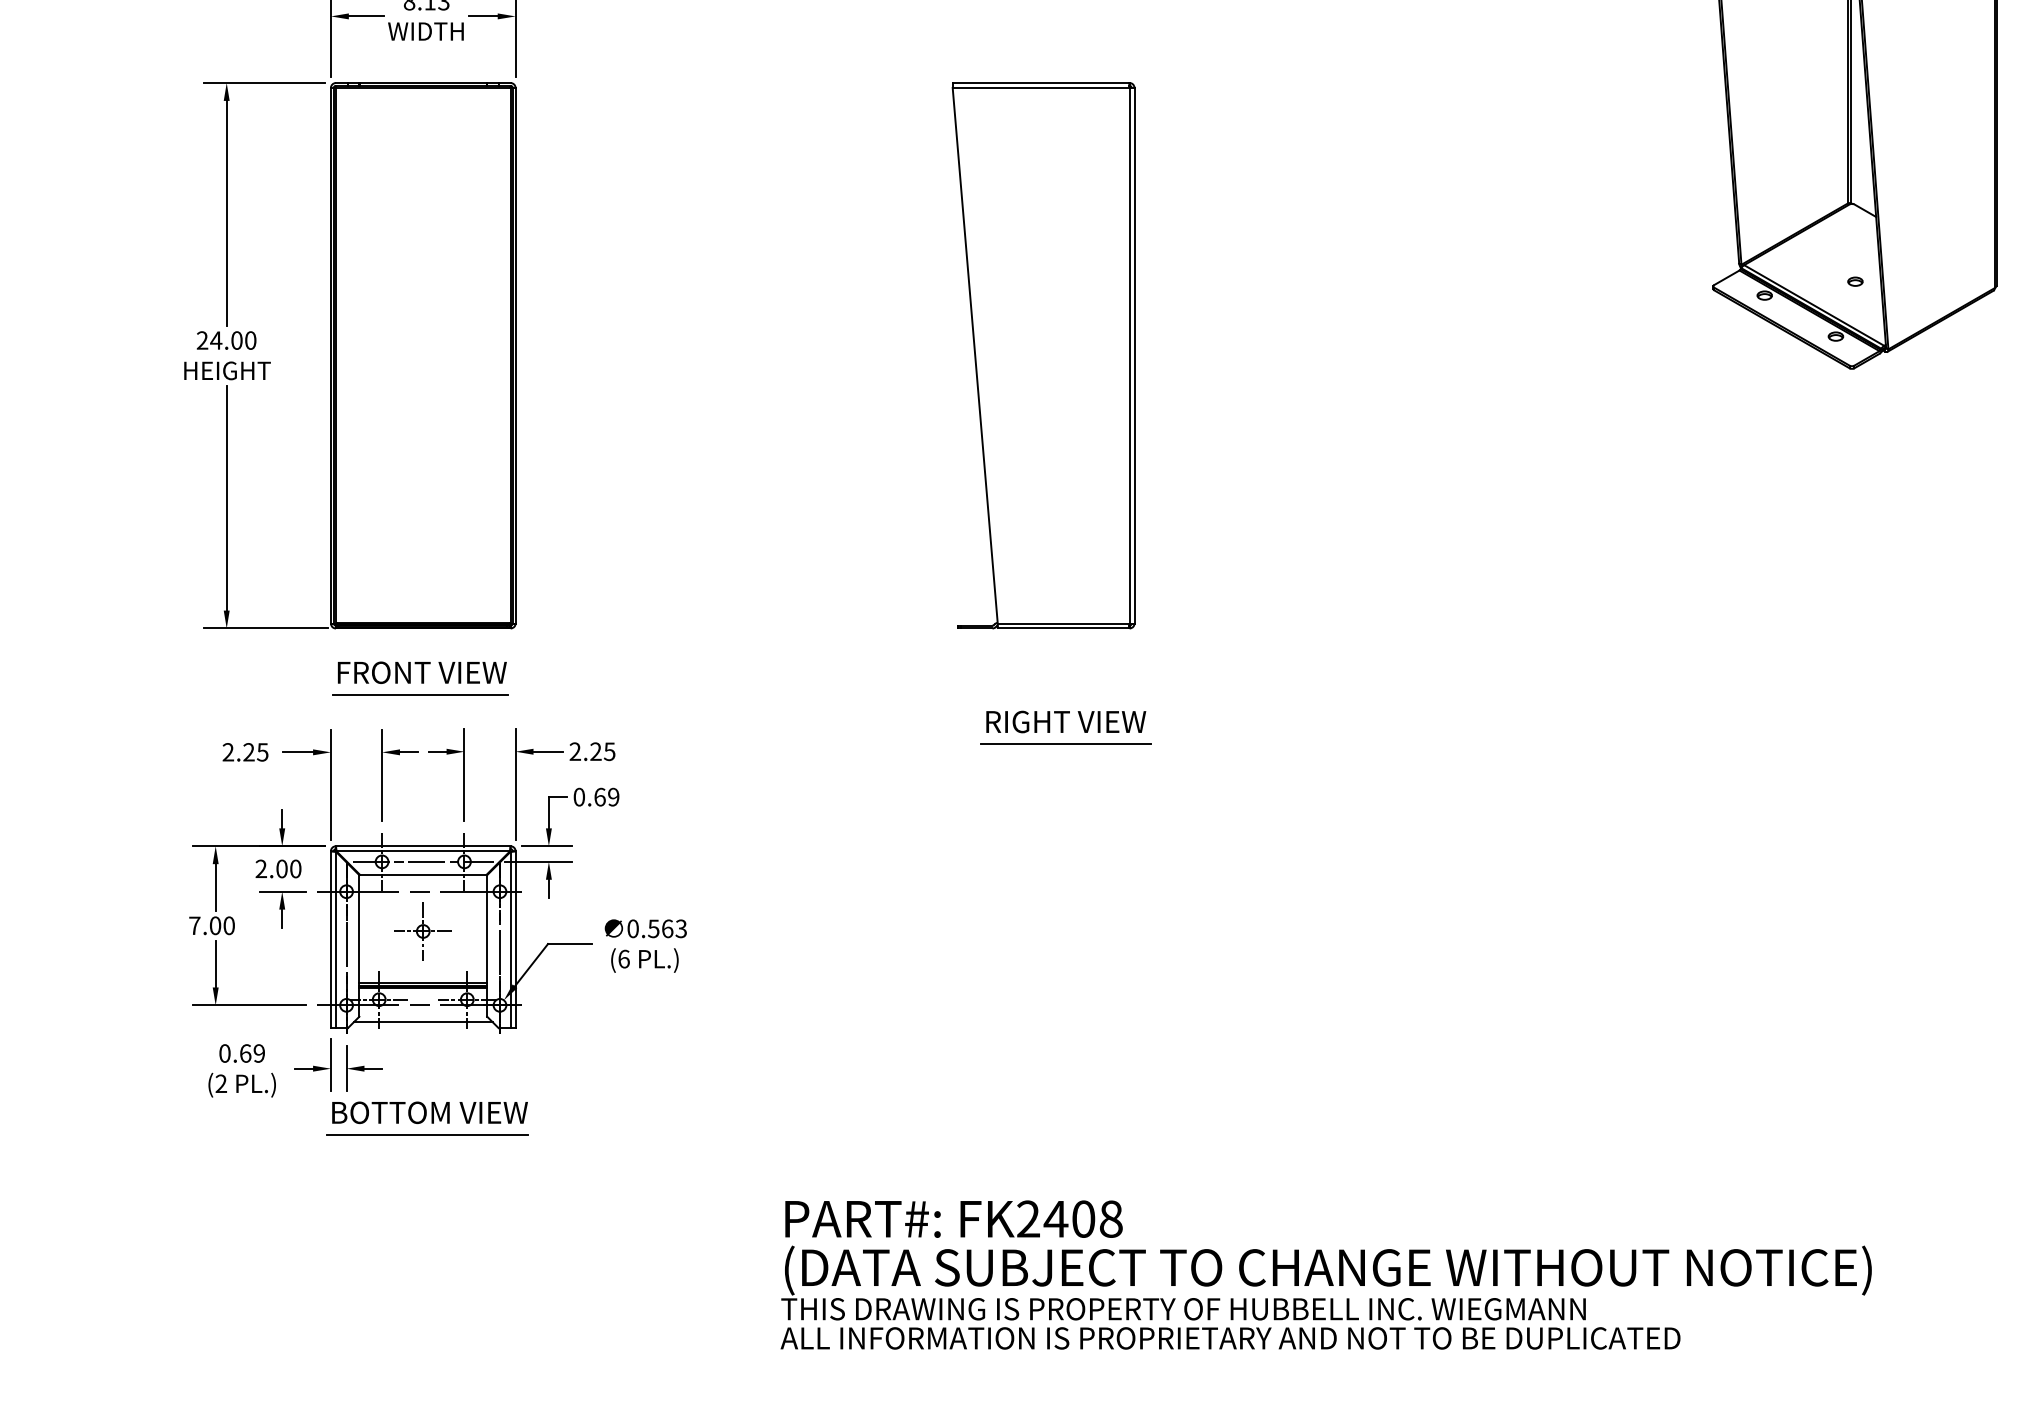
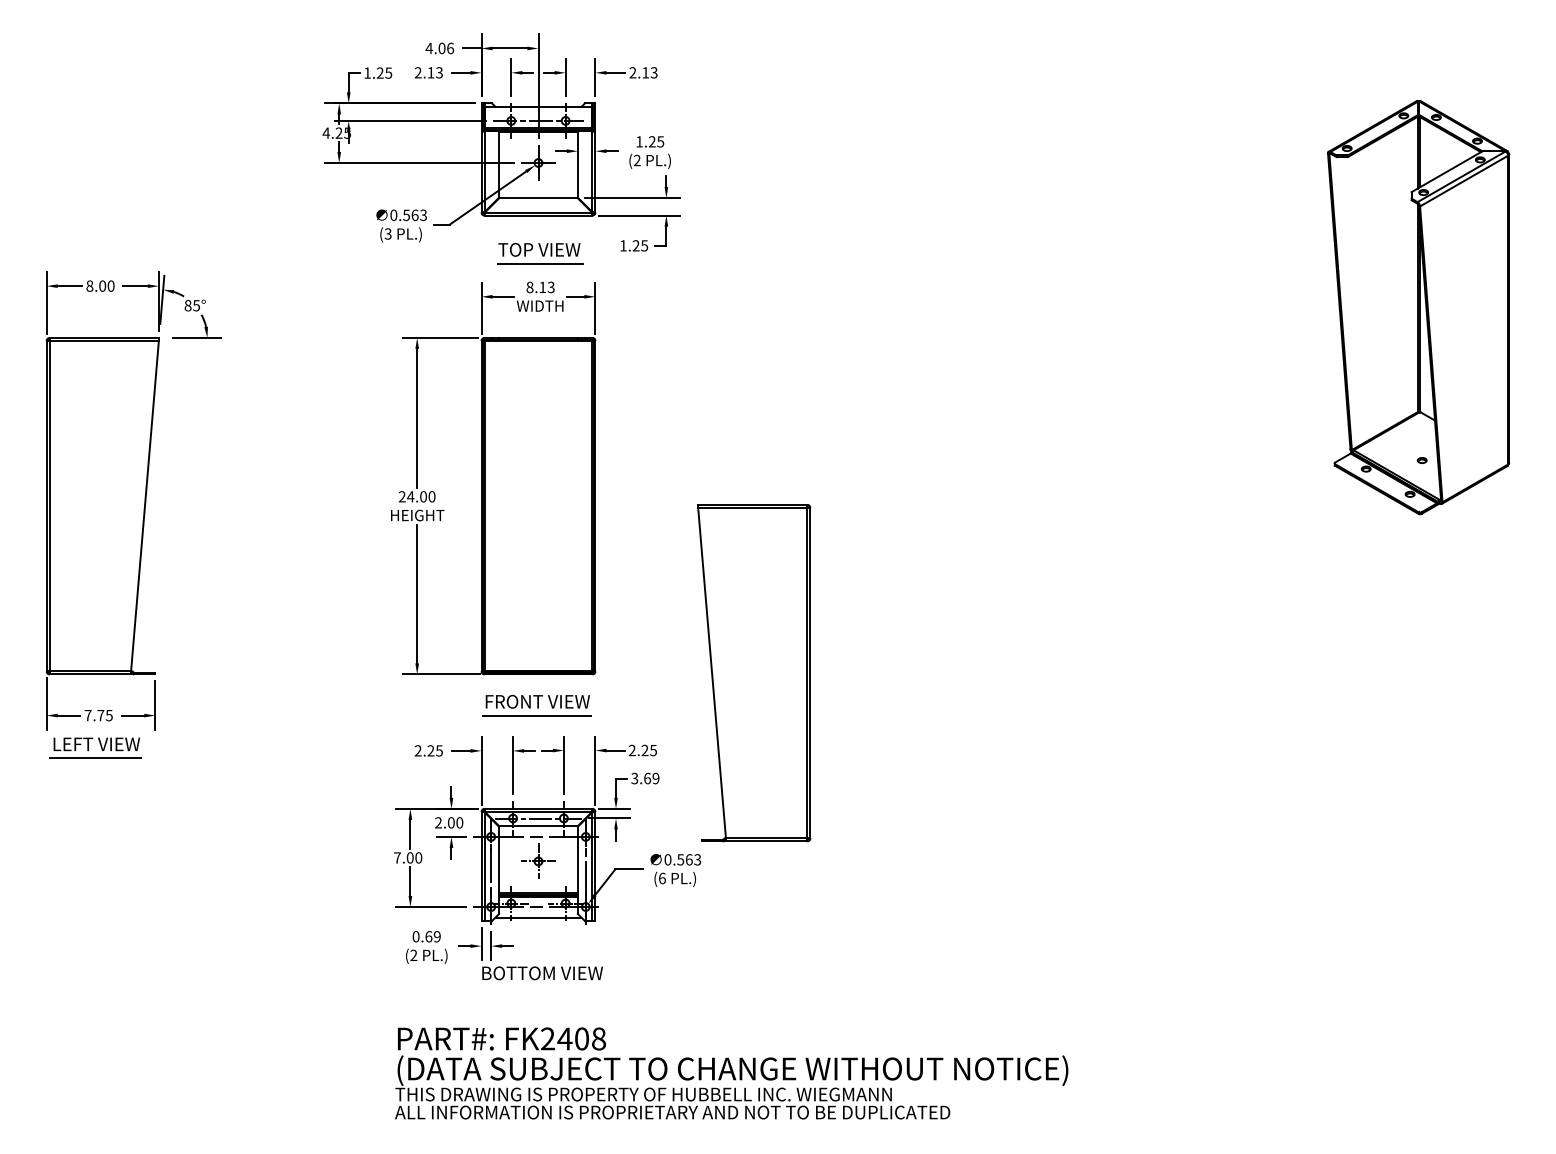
part: (1043, 356) -> (754, 673), moved
part: (1066, 727) -> (935, 735), removed
text: (578, 797) -> (634, 778), 0.69 -> 3.69
line: (426, 1135) -> (540, 987), removed
text: (1325, 1275) -> (731, 1073), moved

